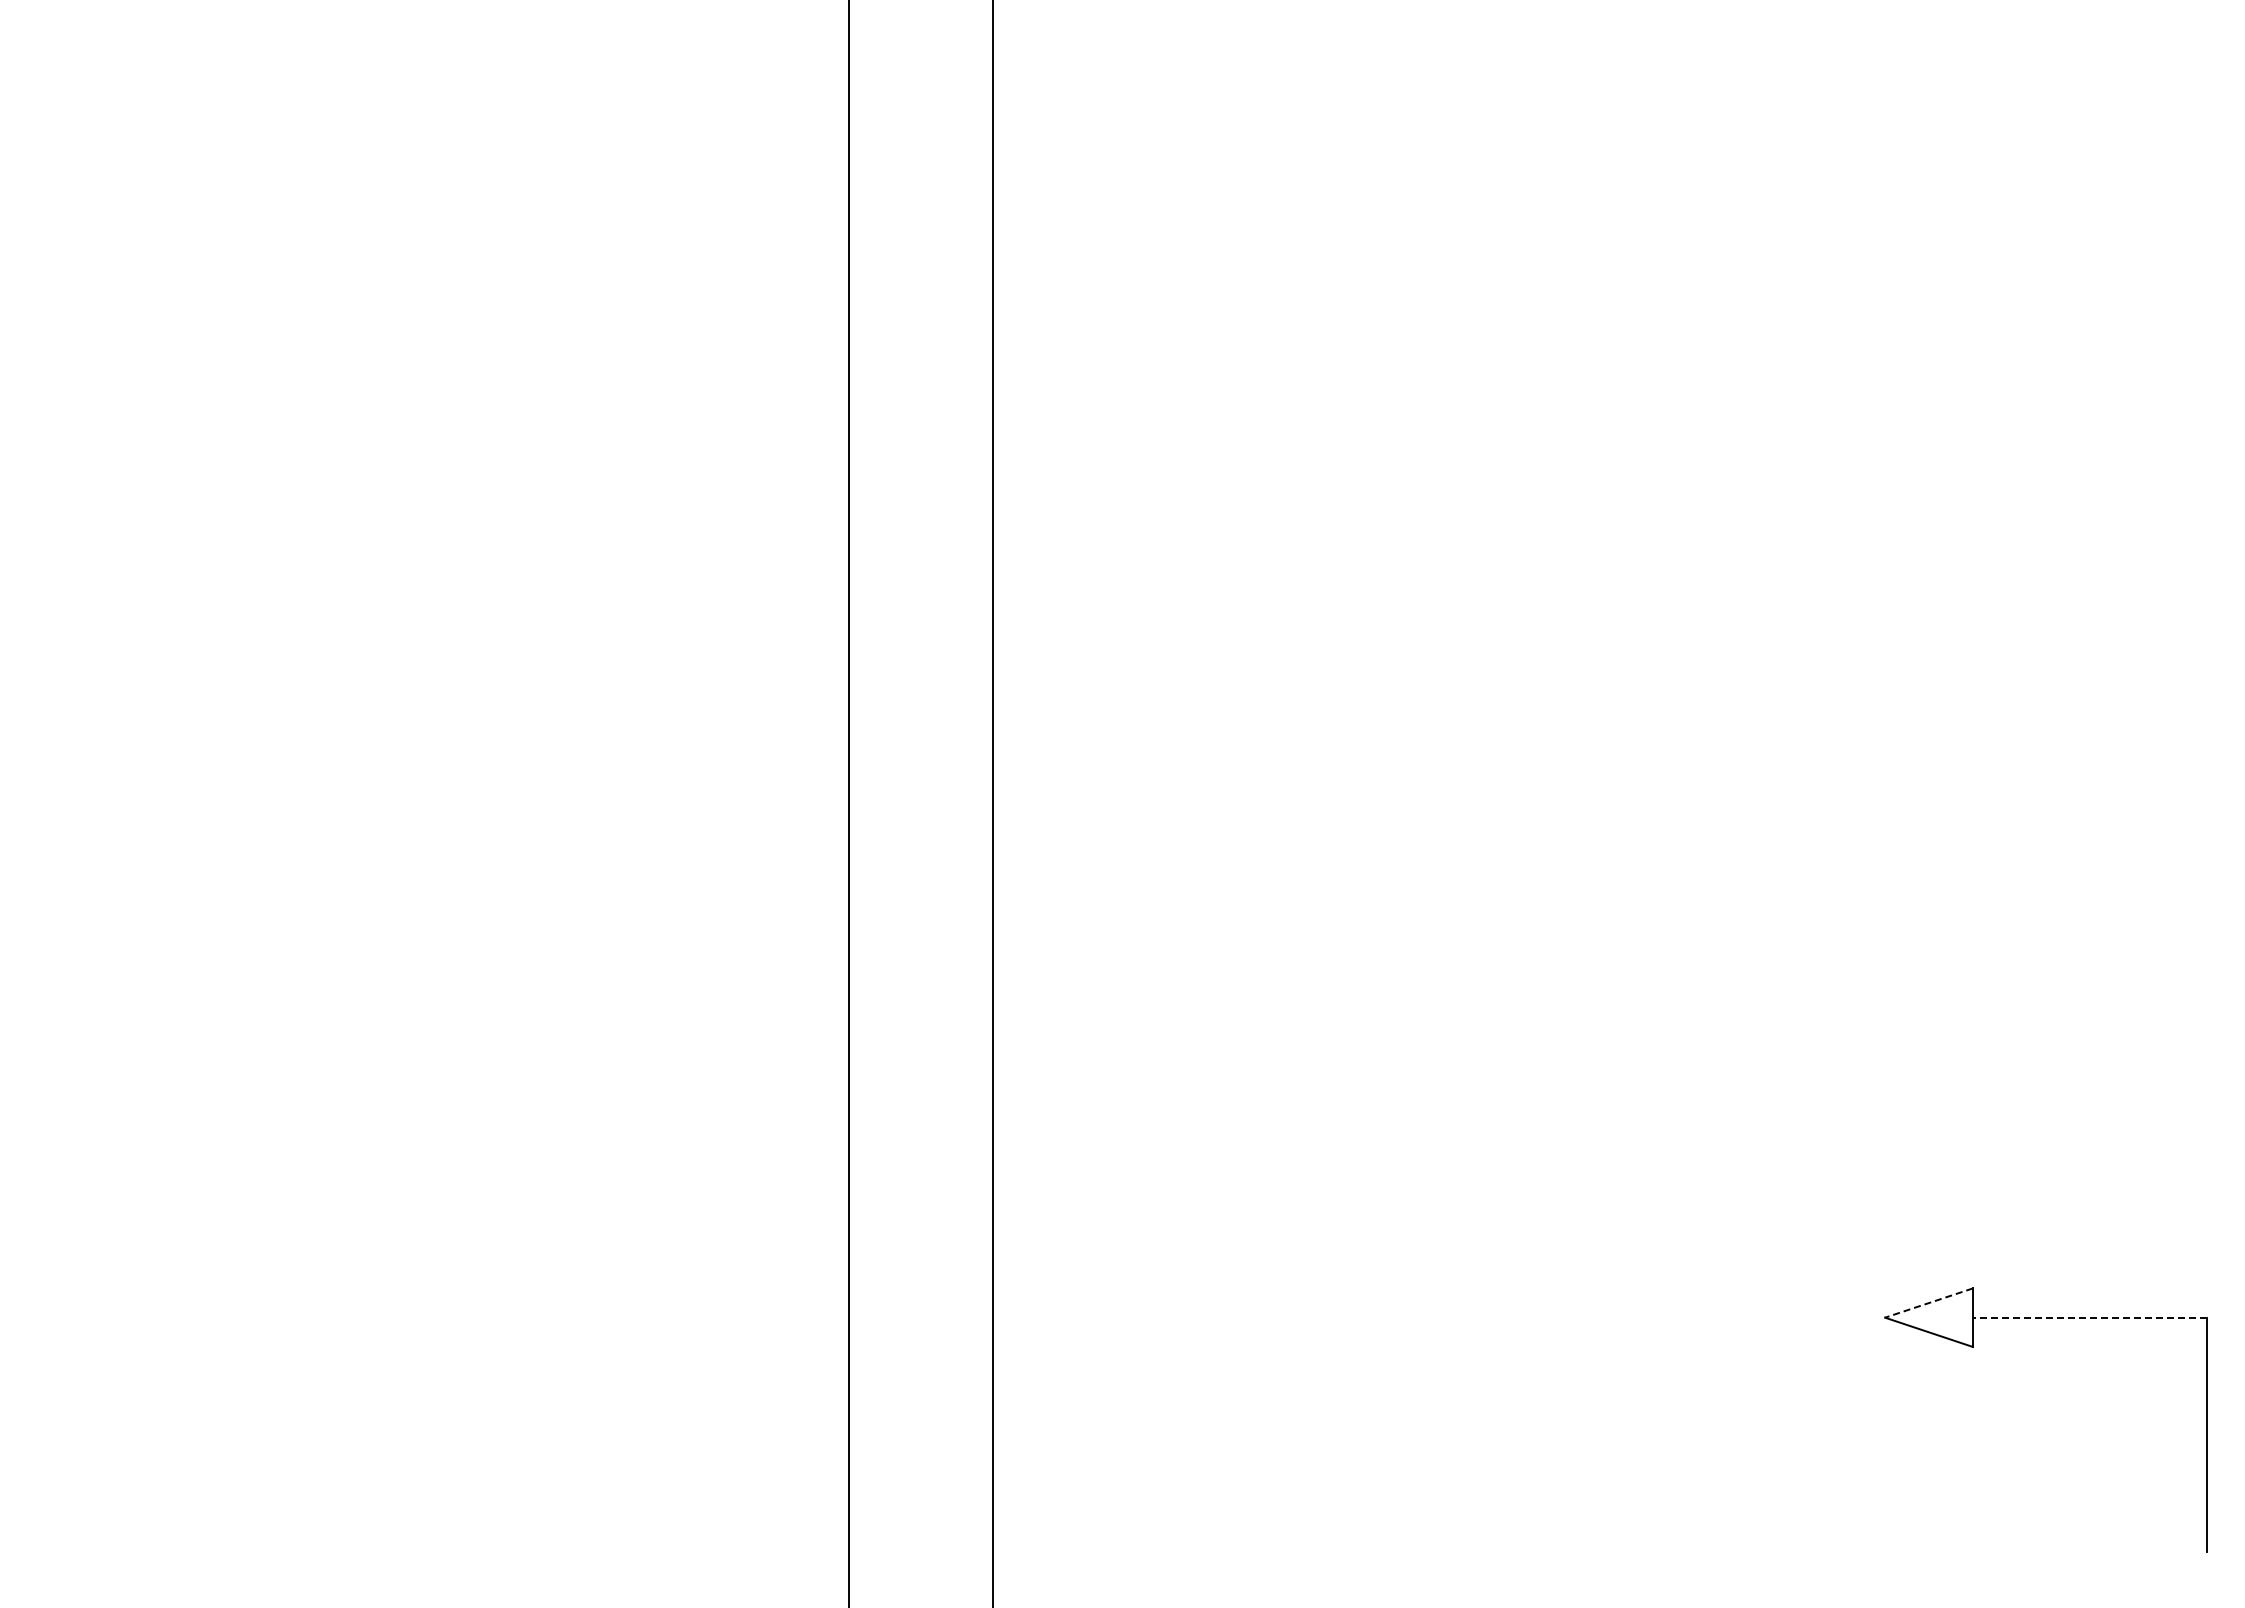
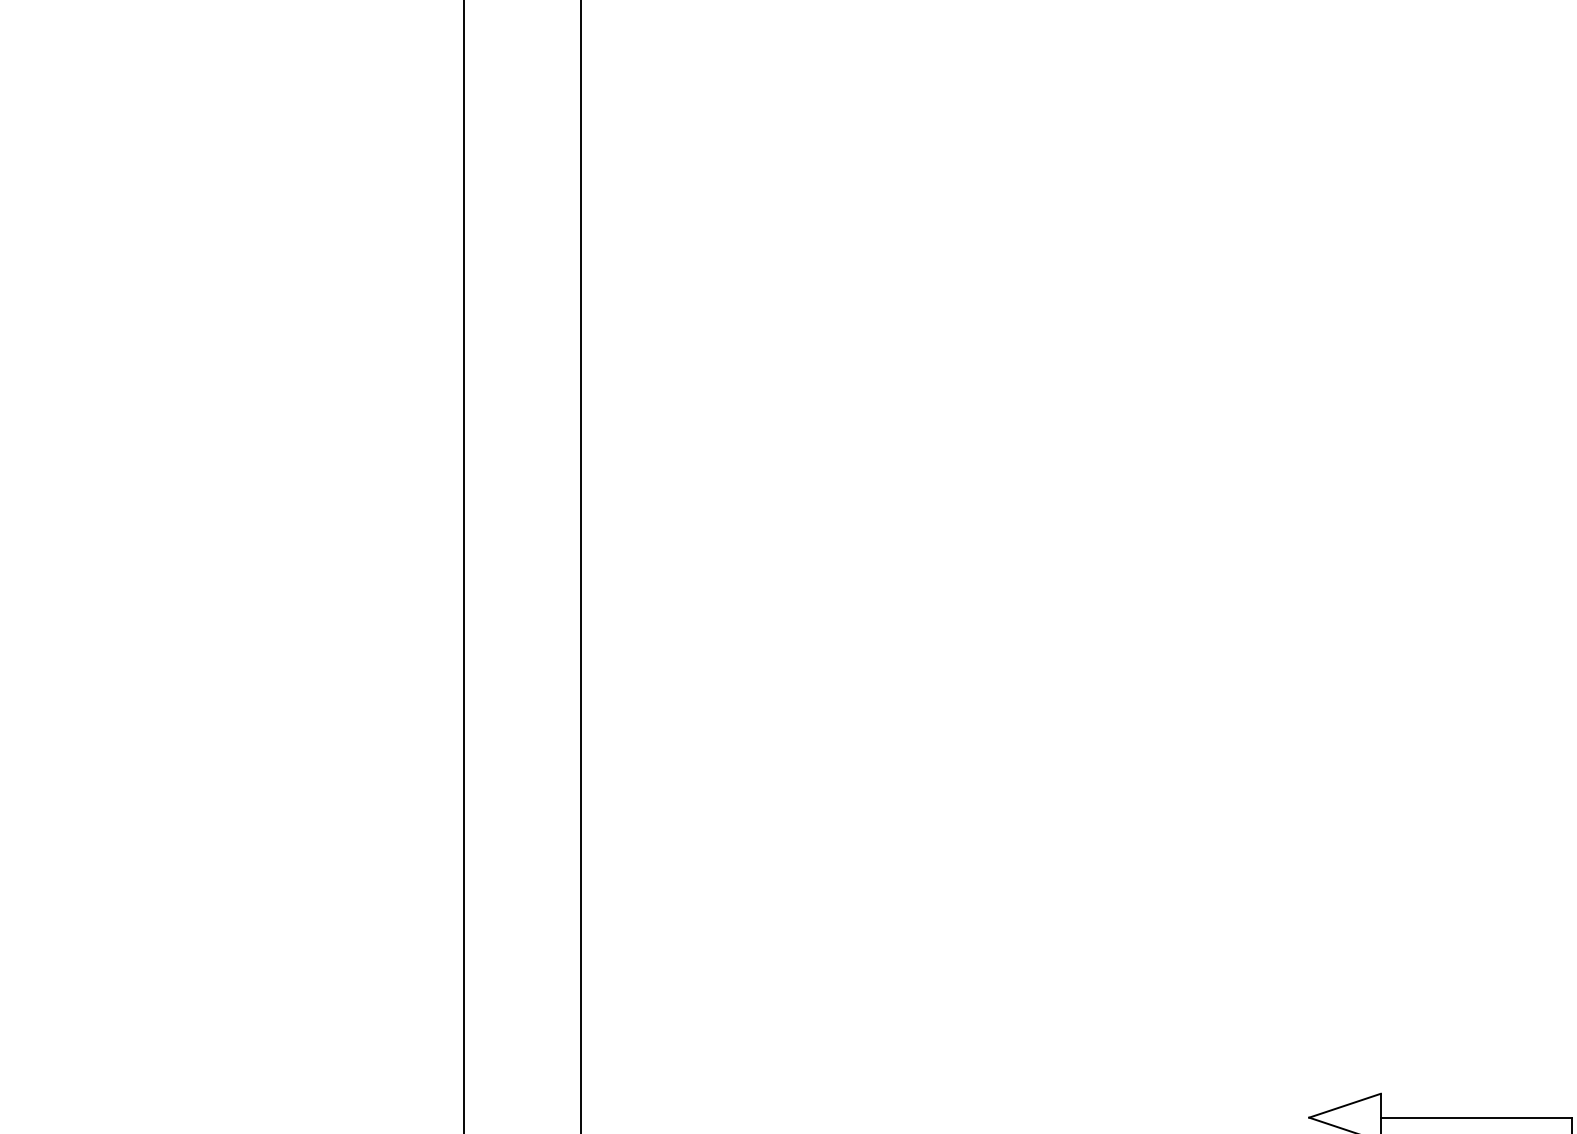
line: (1928, 1303) -> (1344, 1106), dashed -> solid
line: (2089, 1317) -> (1475, 1117), dashed -> solid

